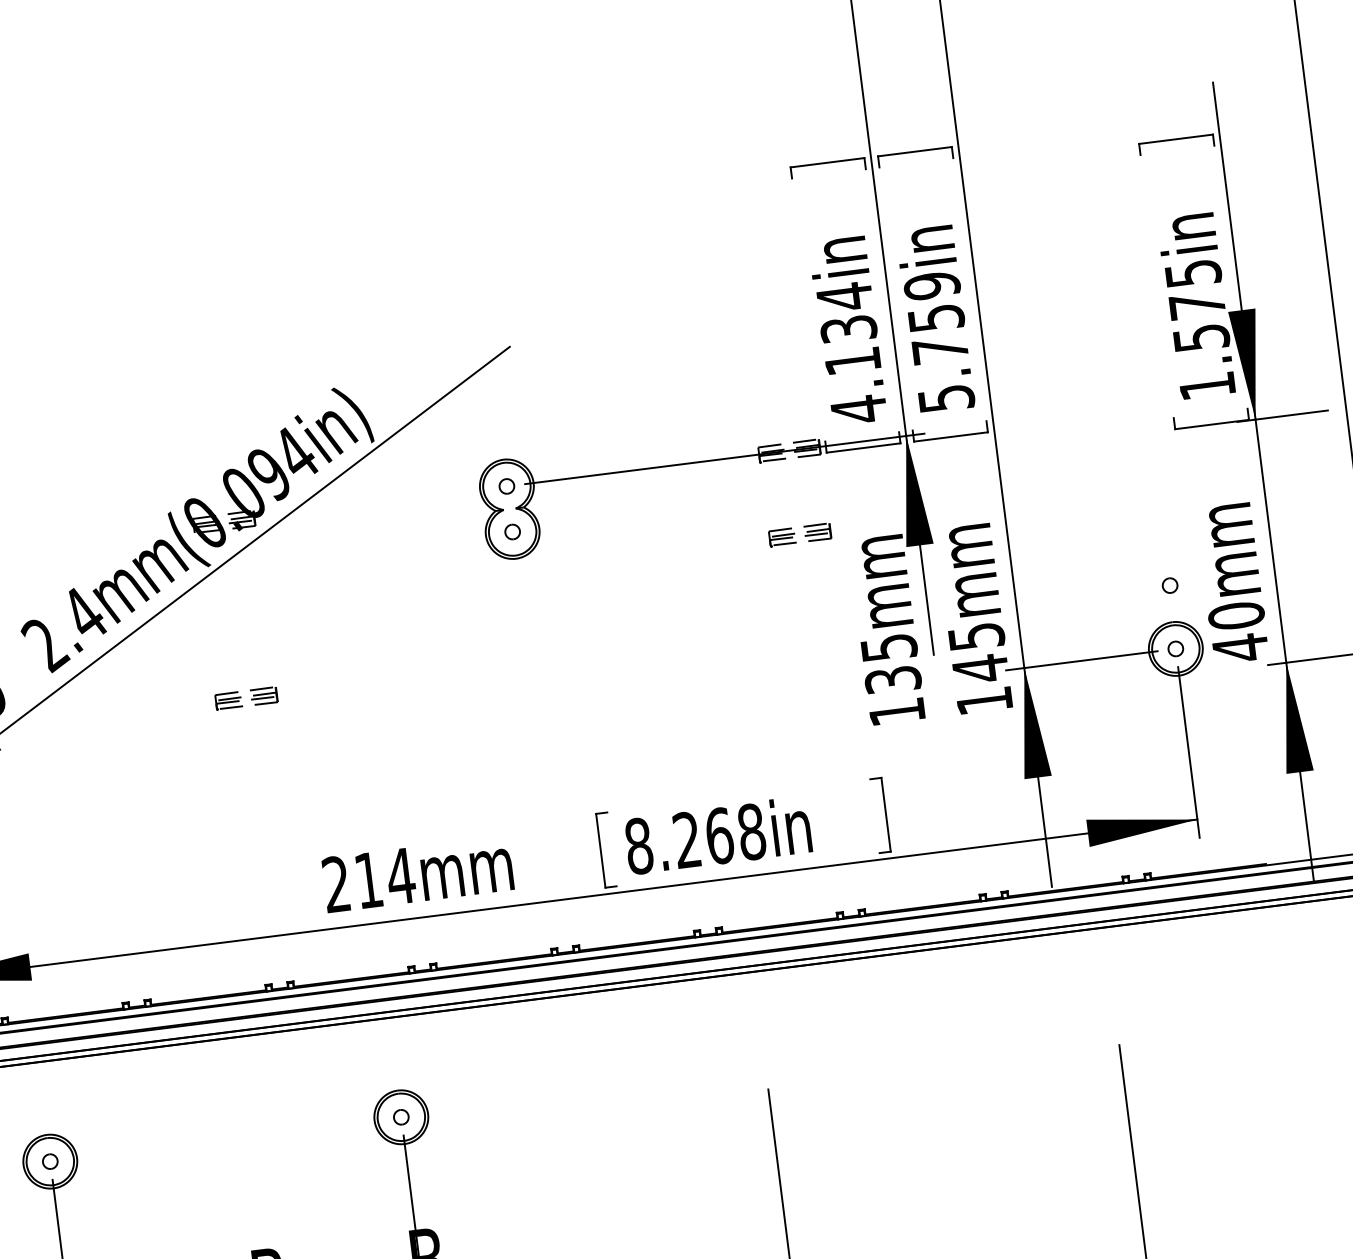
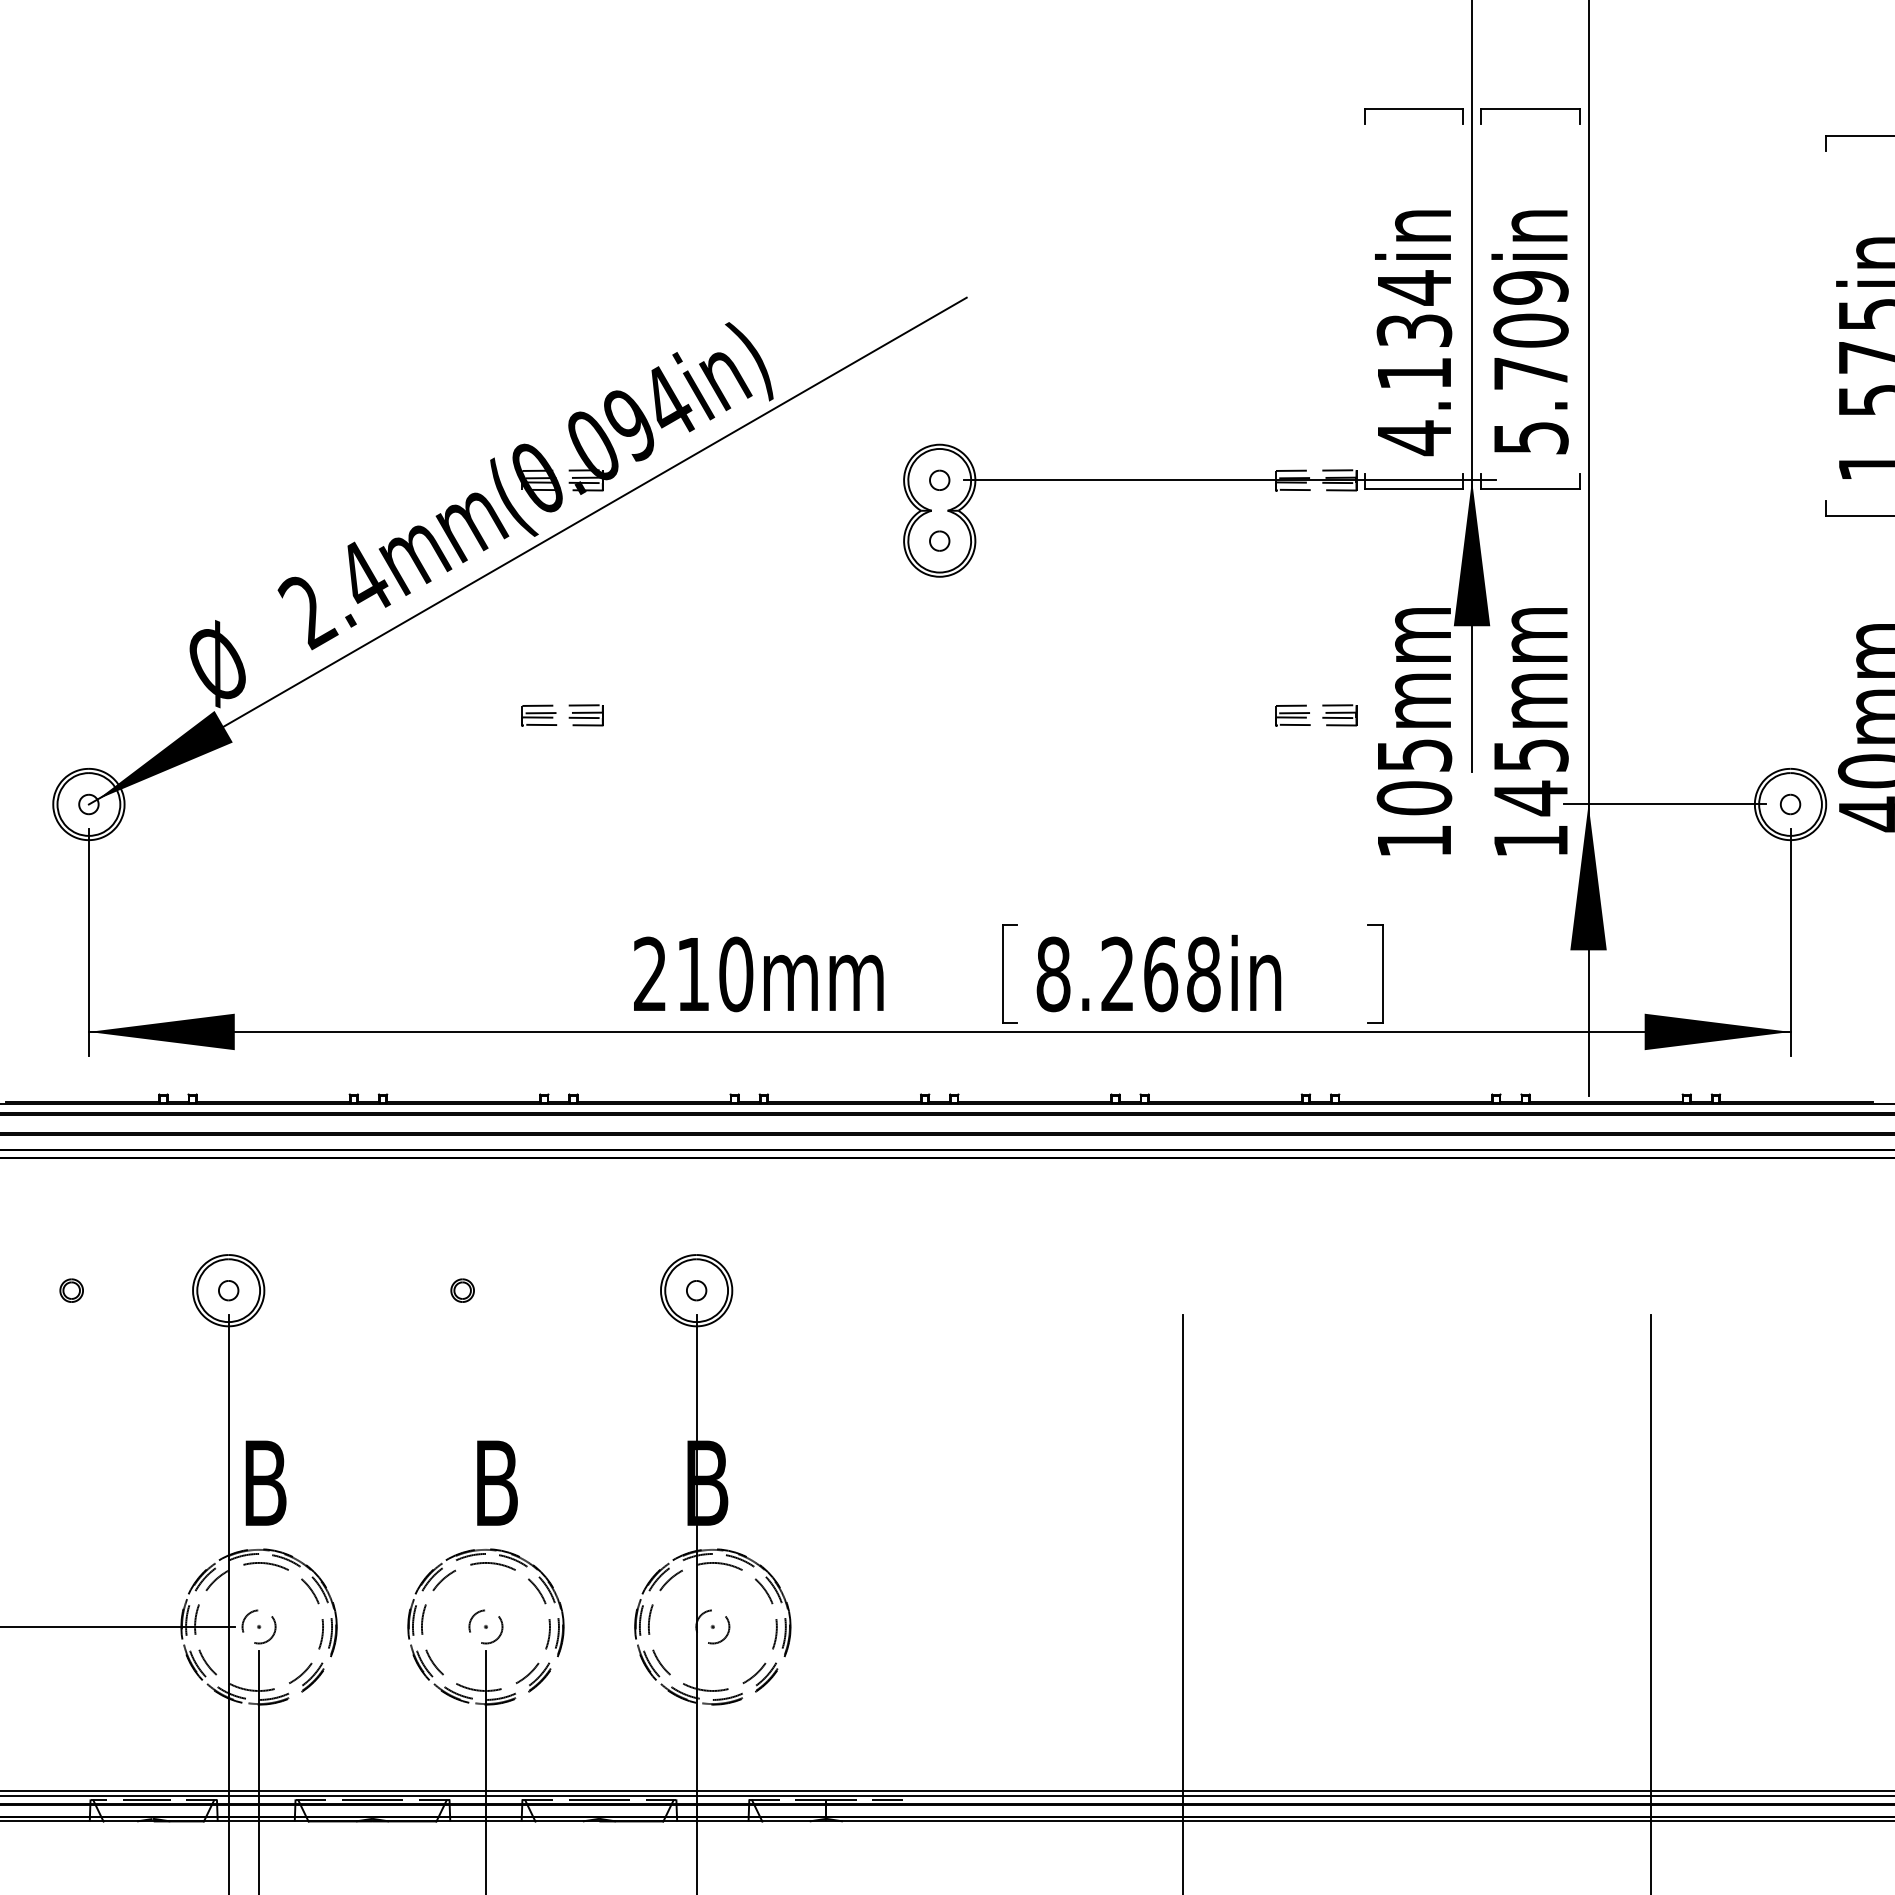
text: (935, 318) -> (1530, 330), 5.759in -> 5.709in
part: (804, 535) -> (1322, 717), moved
part: (1170, 585) -> (1793, 720), removed
text: (893, 680) -> (1414, 798), 135mm -> 105mm
text: (400, 876) -> (735, 974), 214mm -> 210mm
part: (225, 1139) -> (462, 1290), added

